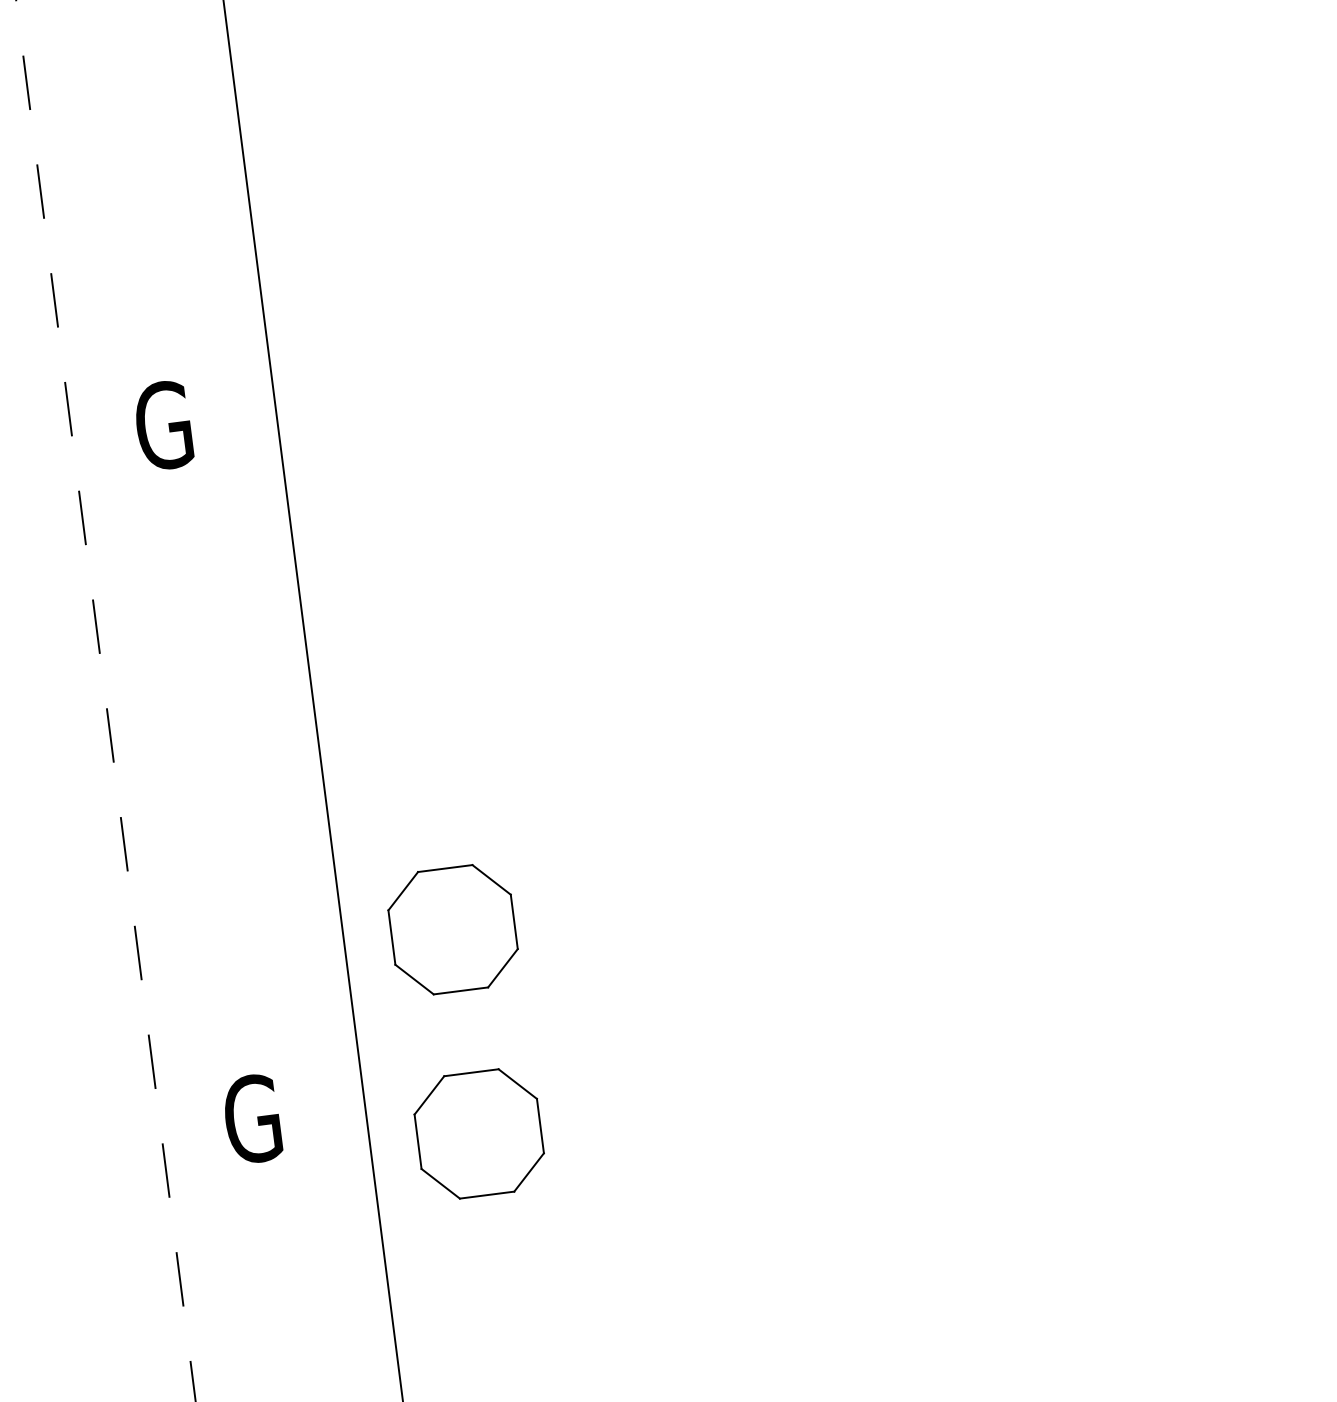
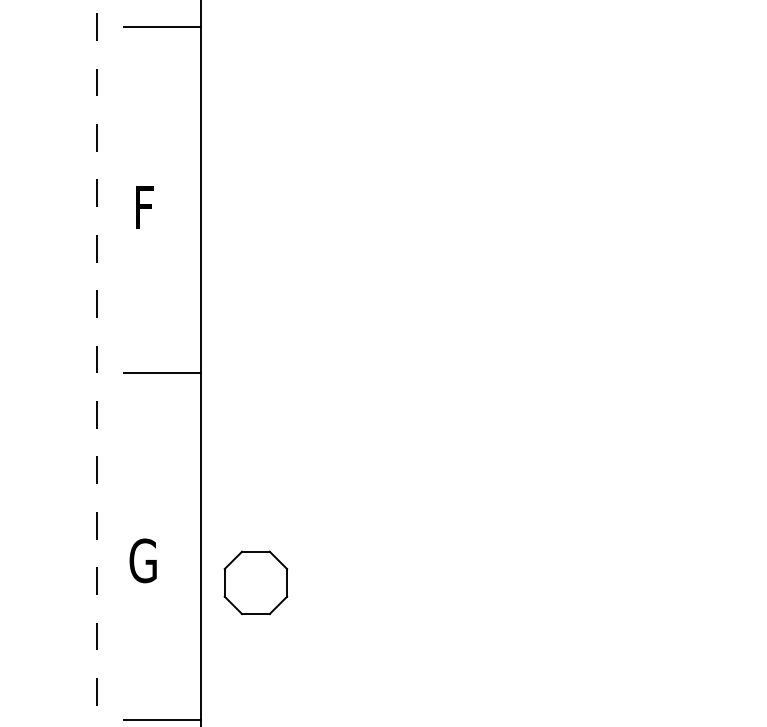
line: (156, 66) -> (162, 27), added
text: (162, 425) -> (142, 207), G -> F
line: (243, 746) -> (162, 373), added
part: (452, 929) -> (255, 478), removed

